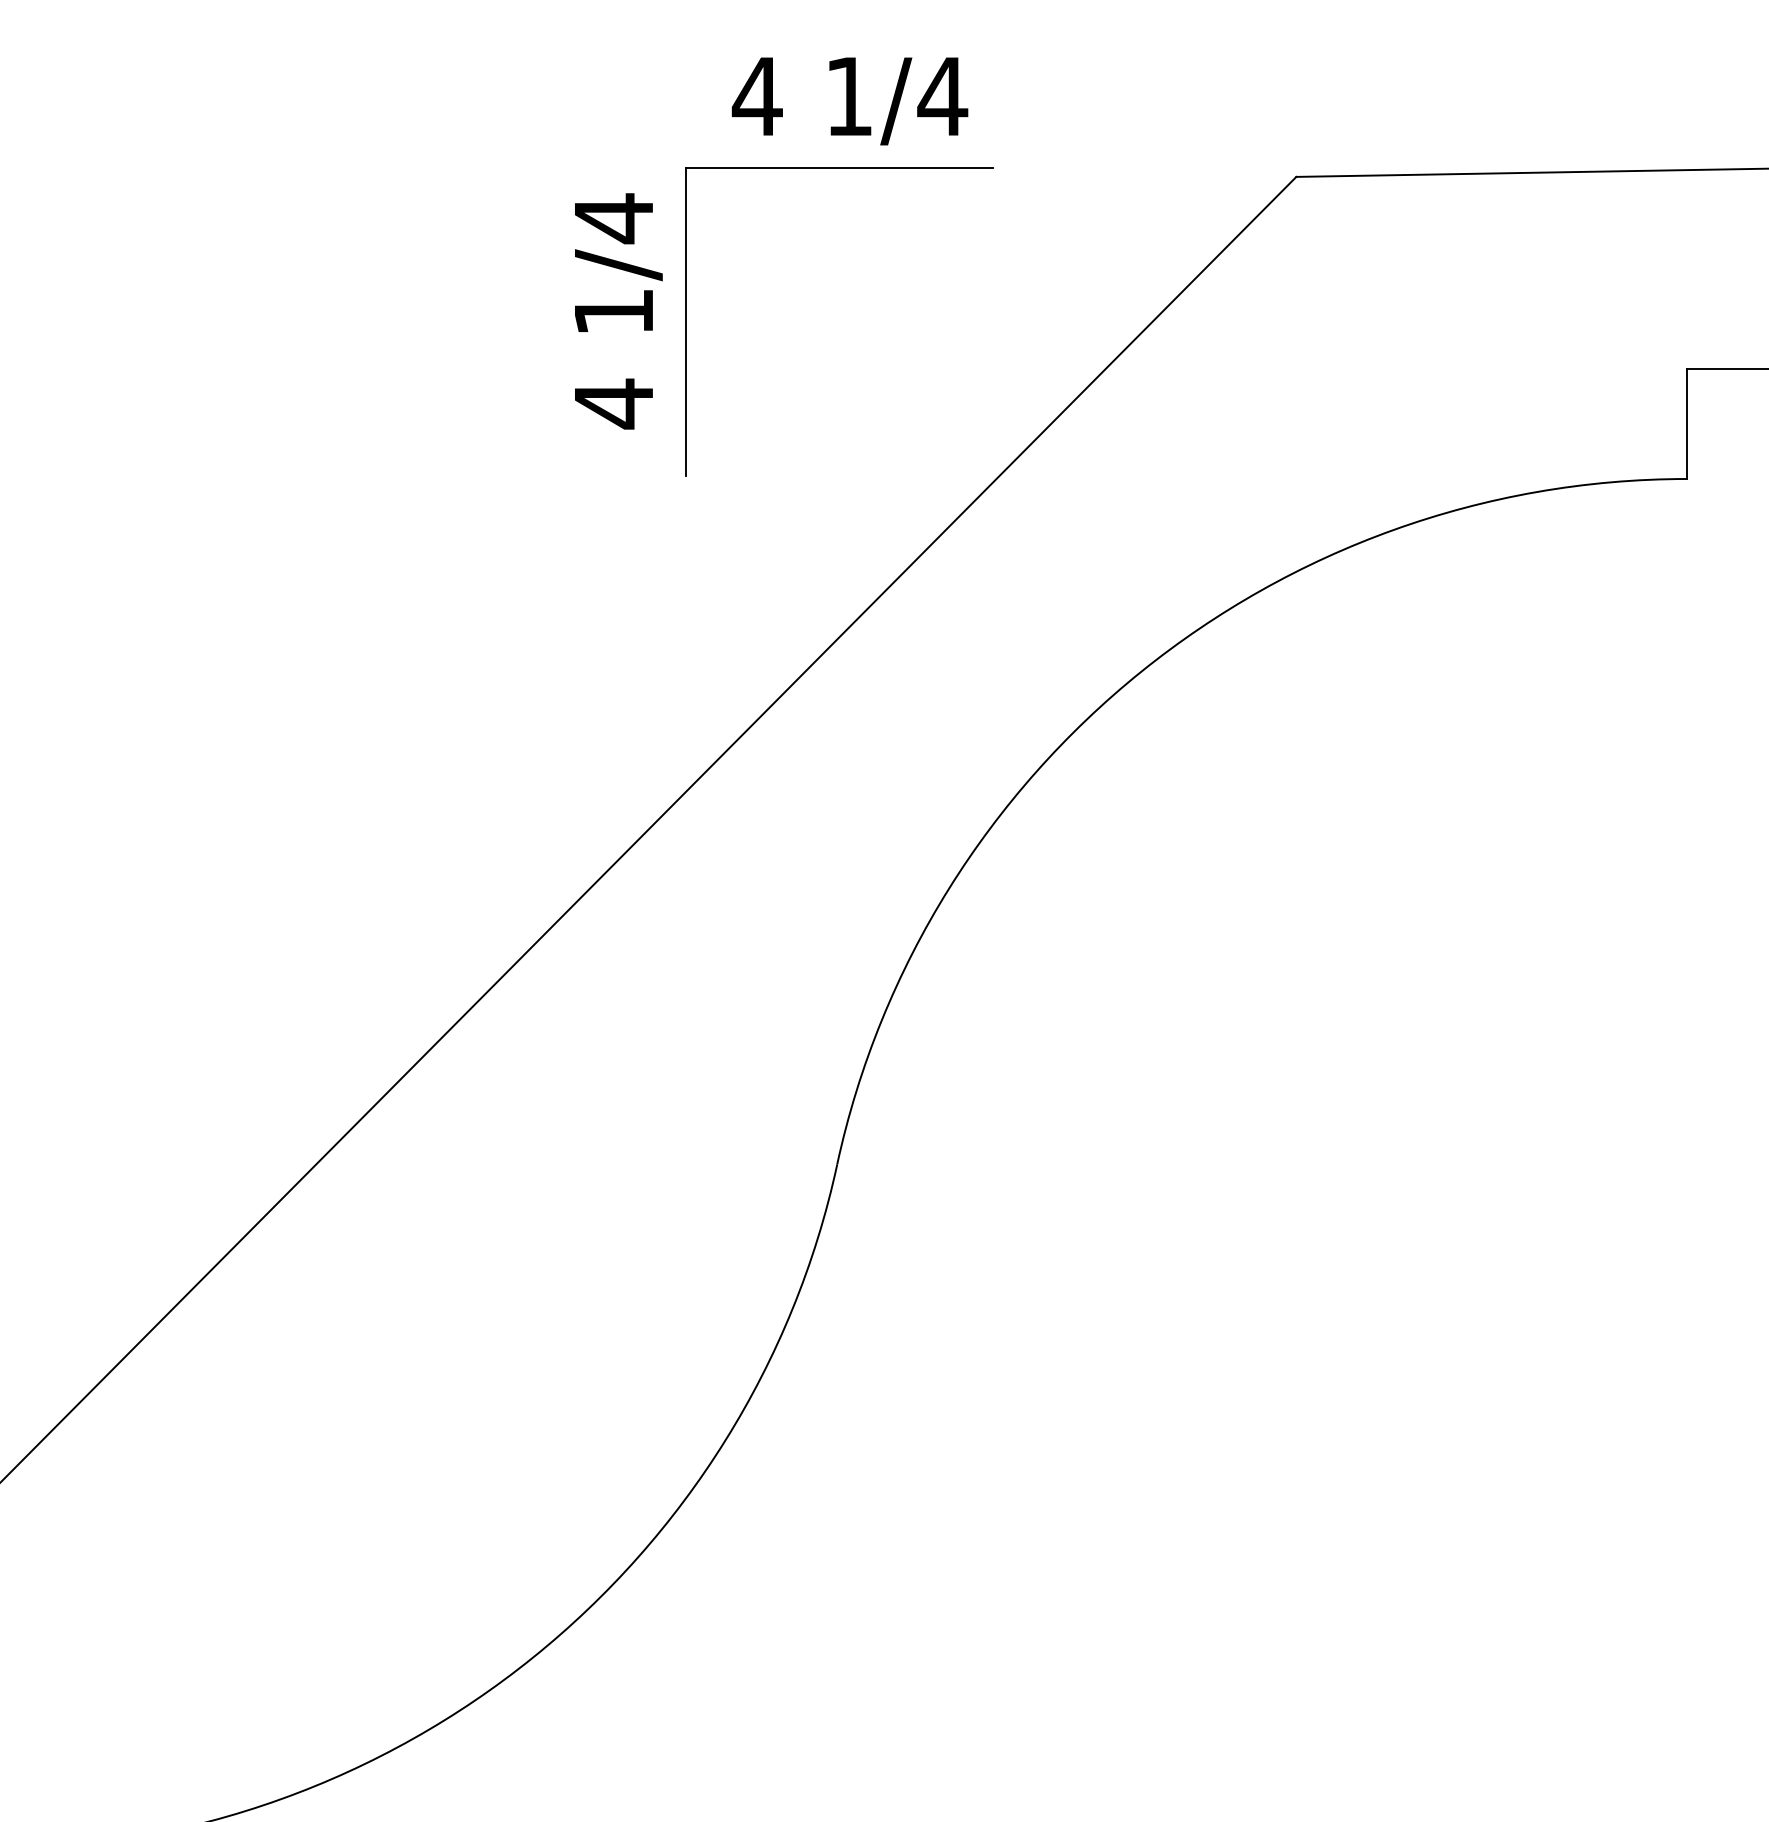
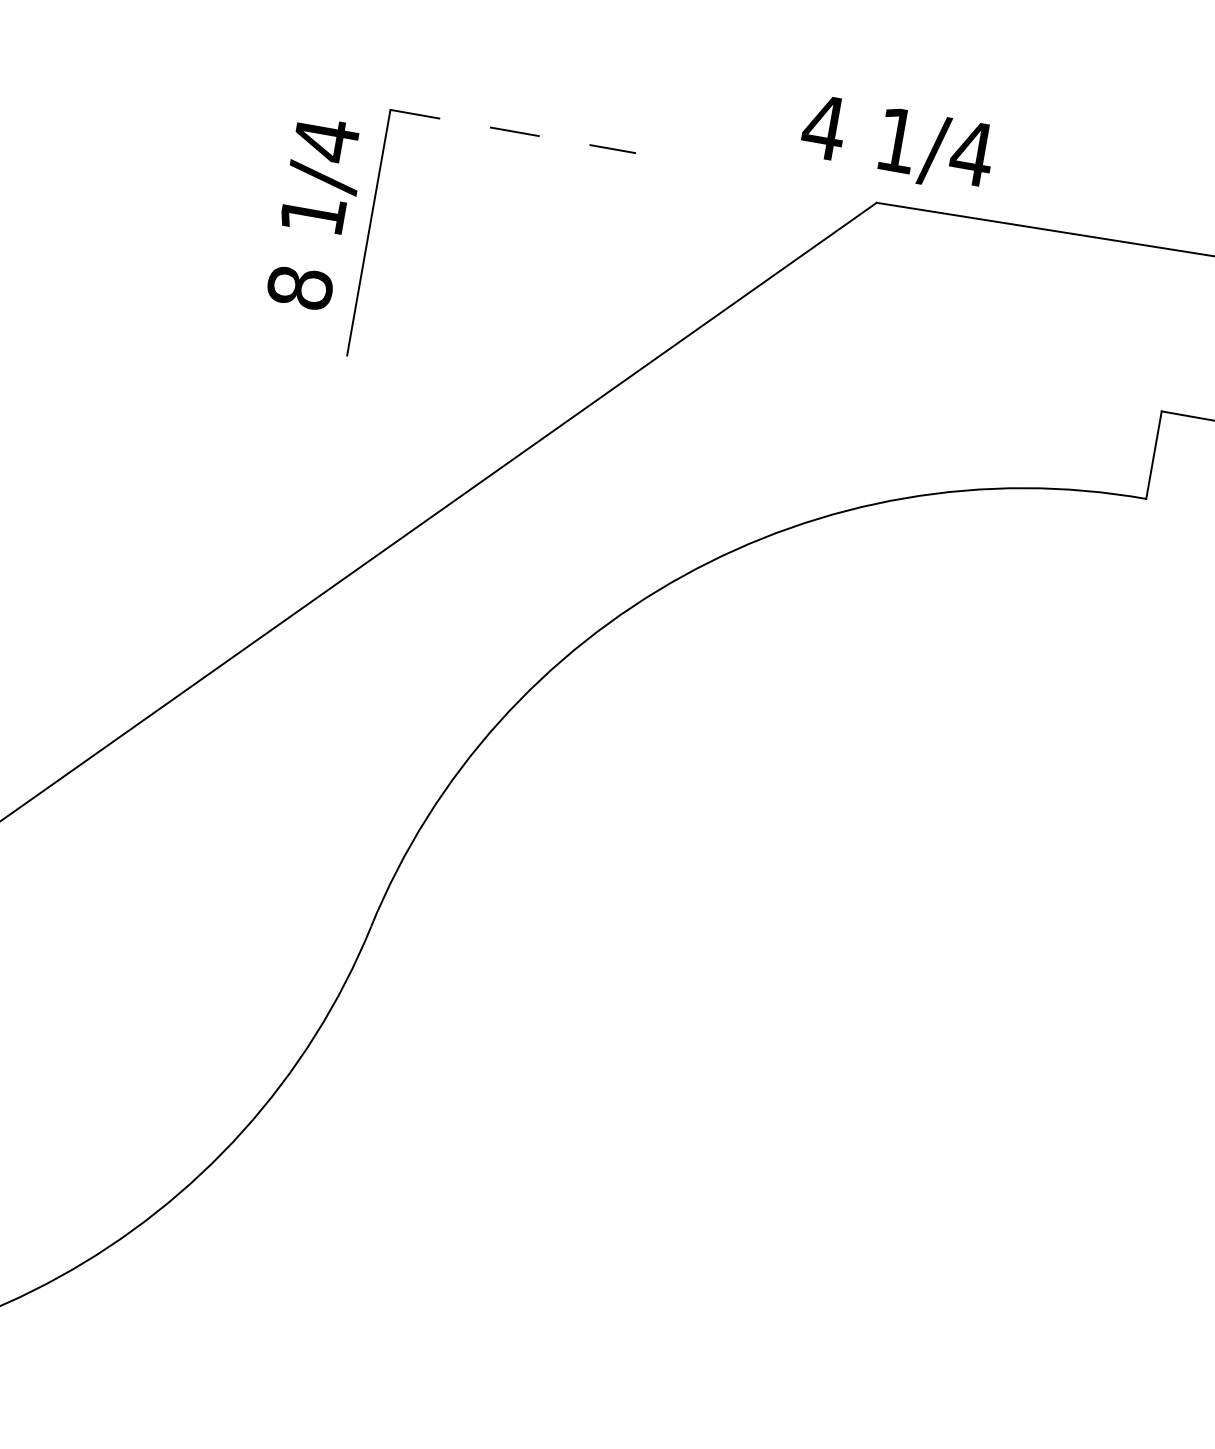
text: (849, 101) -> (897, 144), moved
line: (839, 168) -> (513, 131), solid -> dashed
text: (613, 403) -> (299, 287), 4 -> 8

